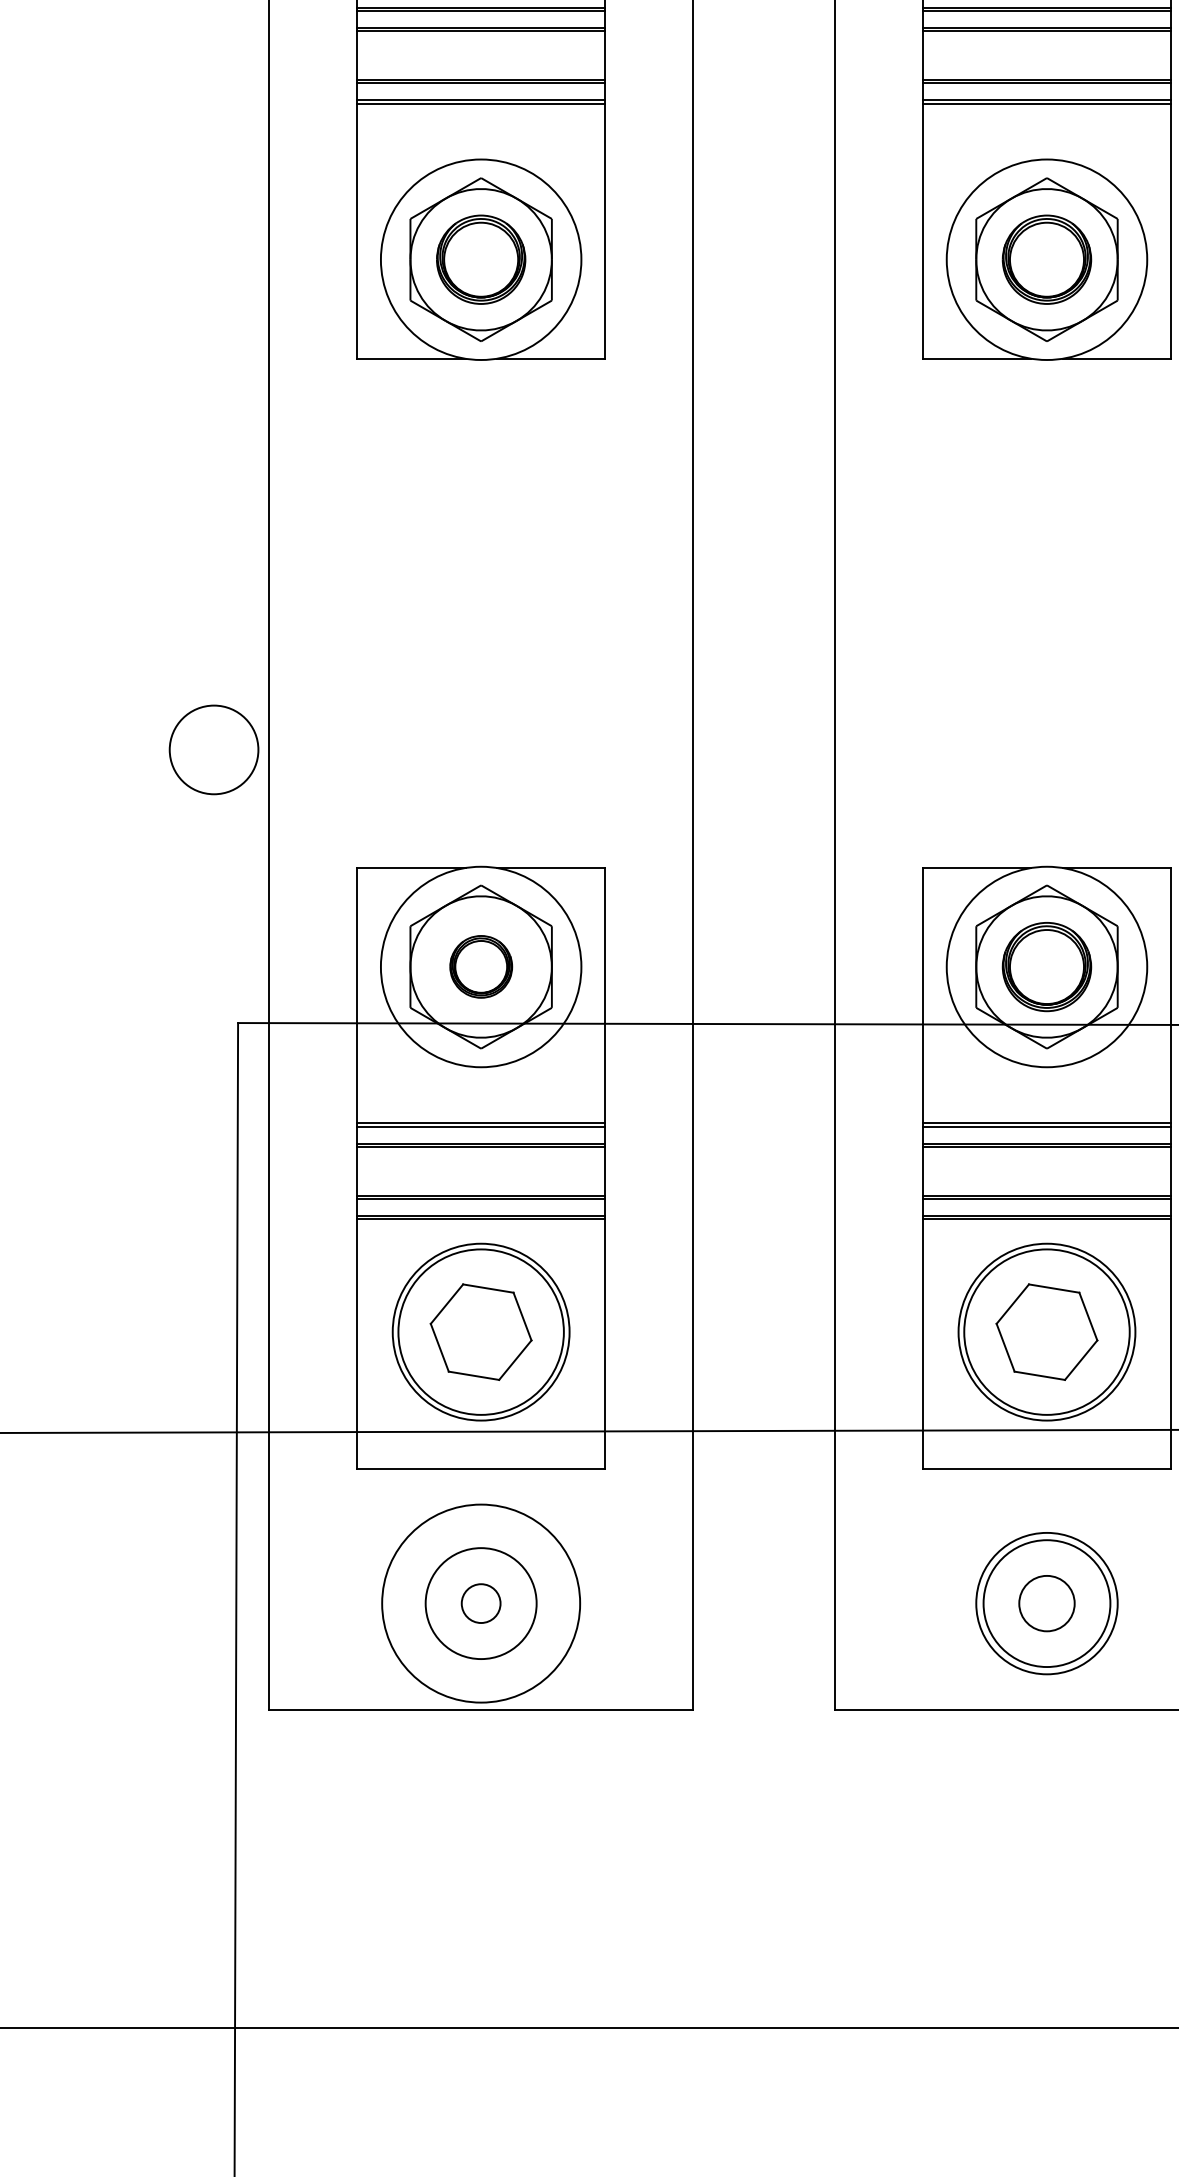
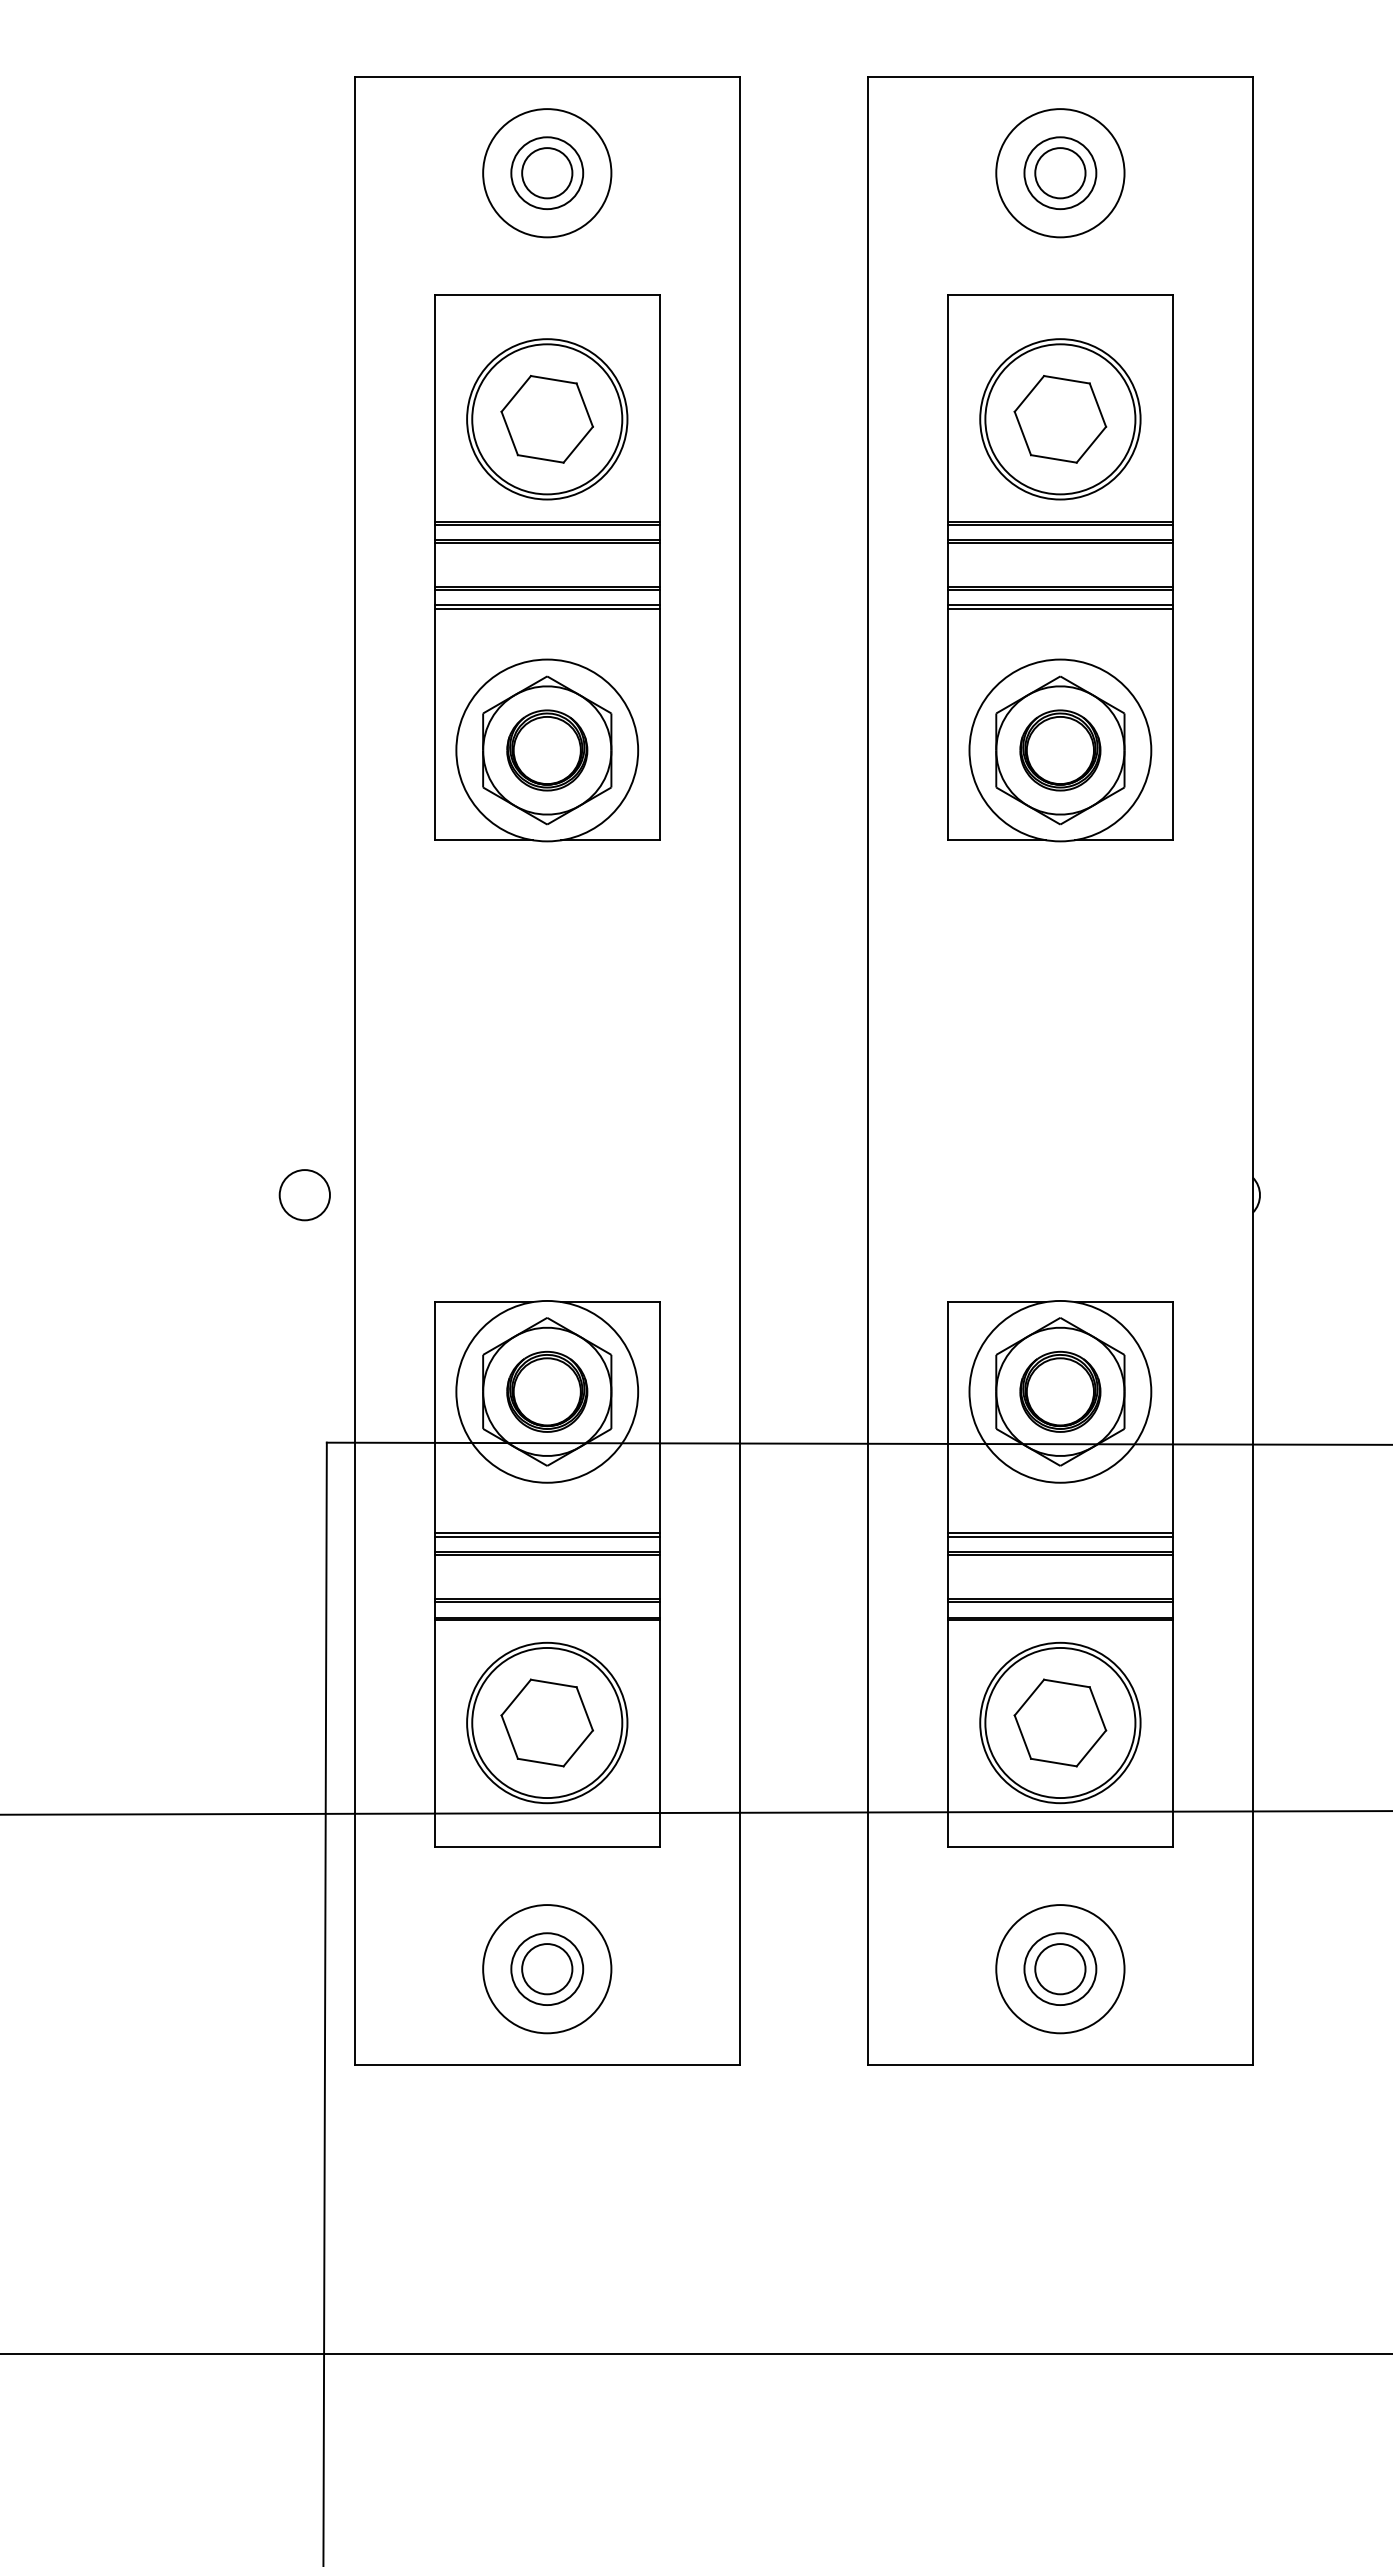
circle: (213, 750) -> (304, 1195), size x0.62
part: (481, 966) -> (547, 1391), size x1.43
circle: (481, 1603) -> (547, 1969), size x0.71
circle: (481, 1603) -> (547, 1969), size x0.71
circle: (481, 1603) -> (547, 1969), size x1.43
circle: (1047, 1603) -> (1060, 1969), size x0.62

